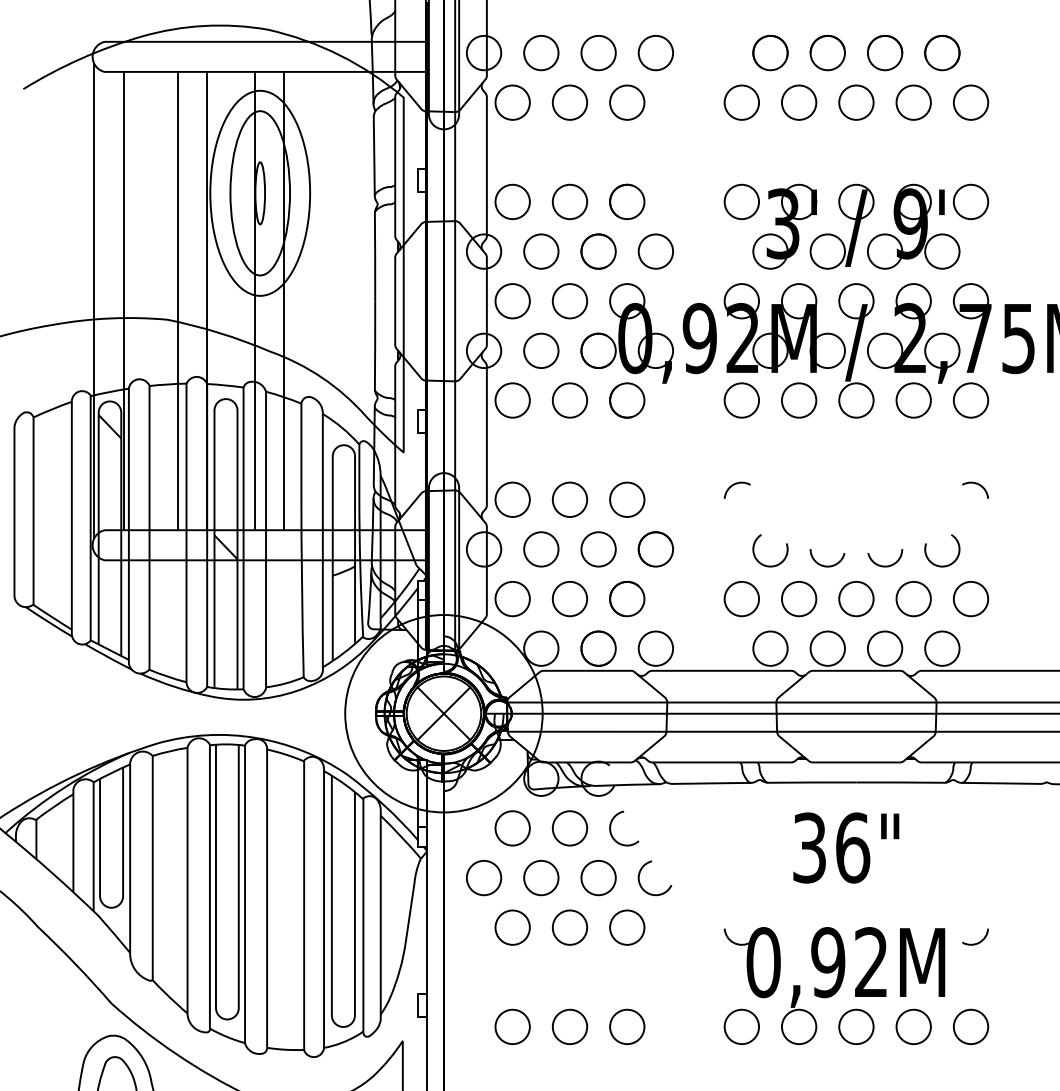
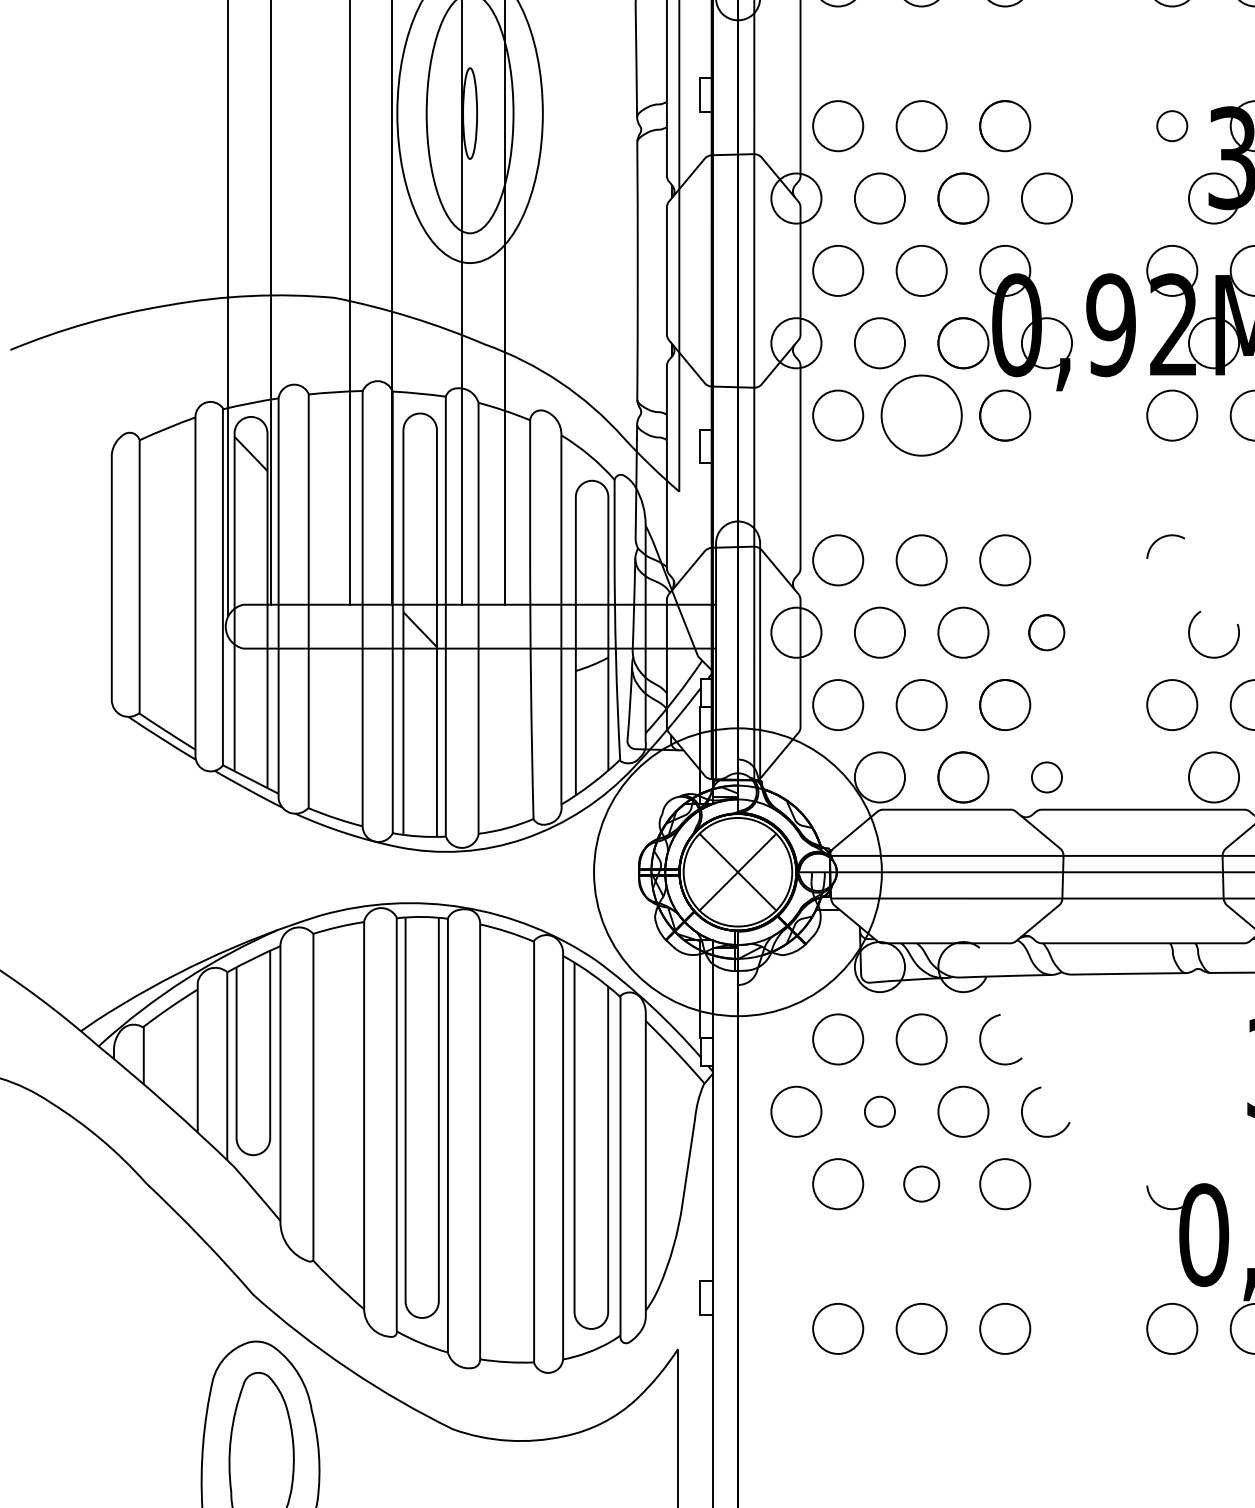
circle: (741, 201) -> (1171, 125), size x0.6
circle: (569, 400) -> (920, 415), size x1.6
circle: (655, 549) -> (1046, 632), size x0.7
circle: (655, 648) -> (1046, 777), size x0.6
circle: (541, 877) -> (880, 1111), size x0.6
circle: (569, 927) -> (920, 1183), size x0.7

